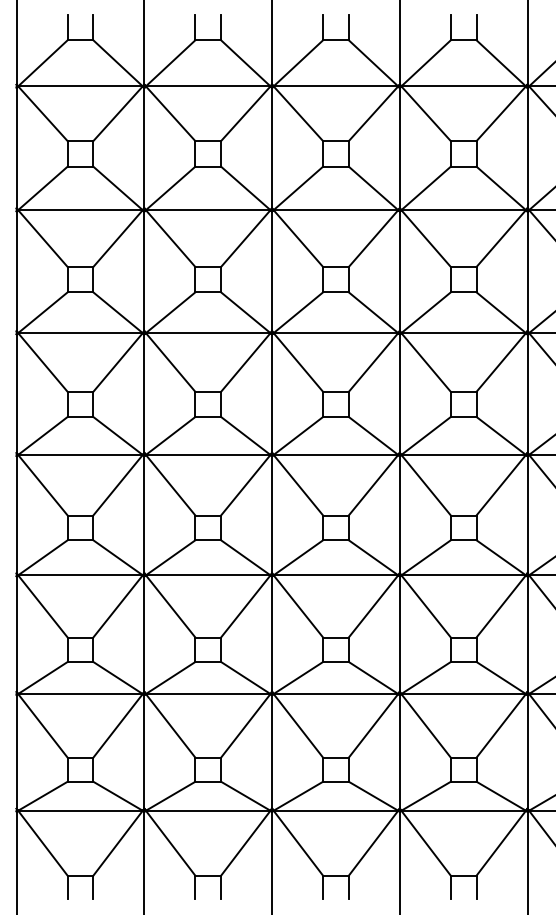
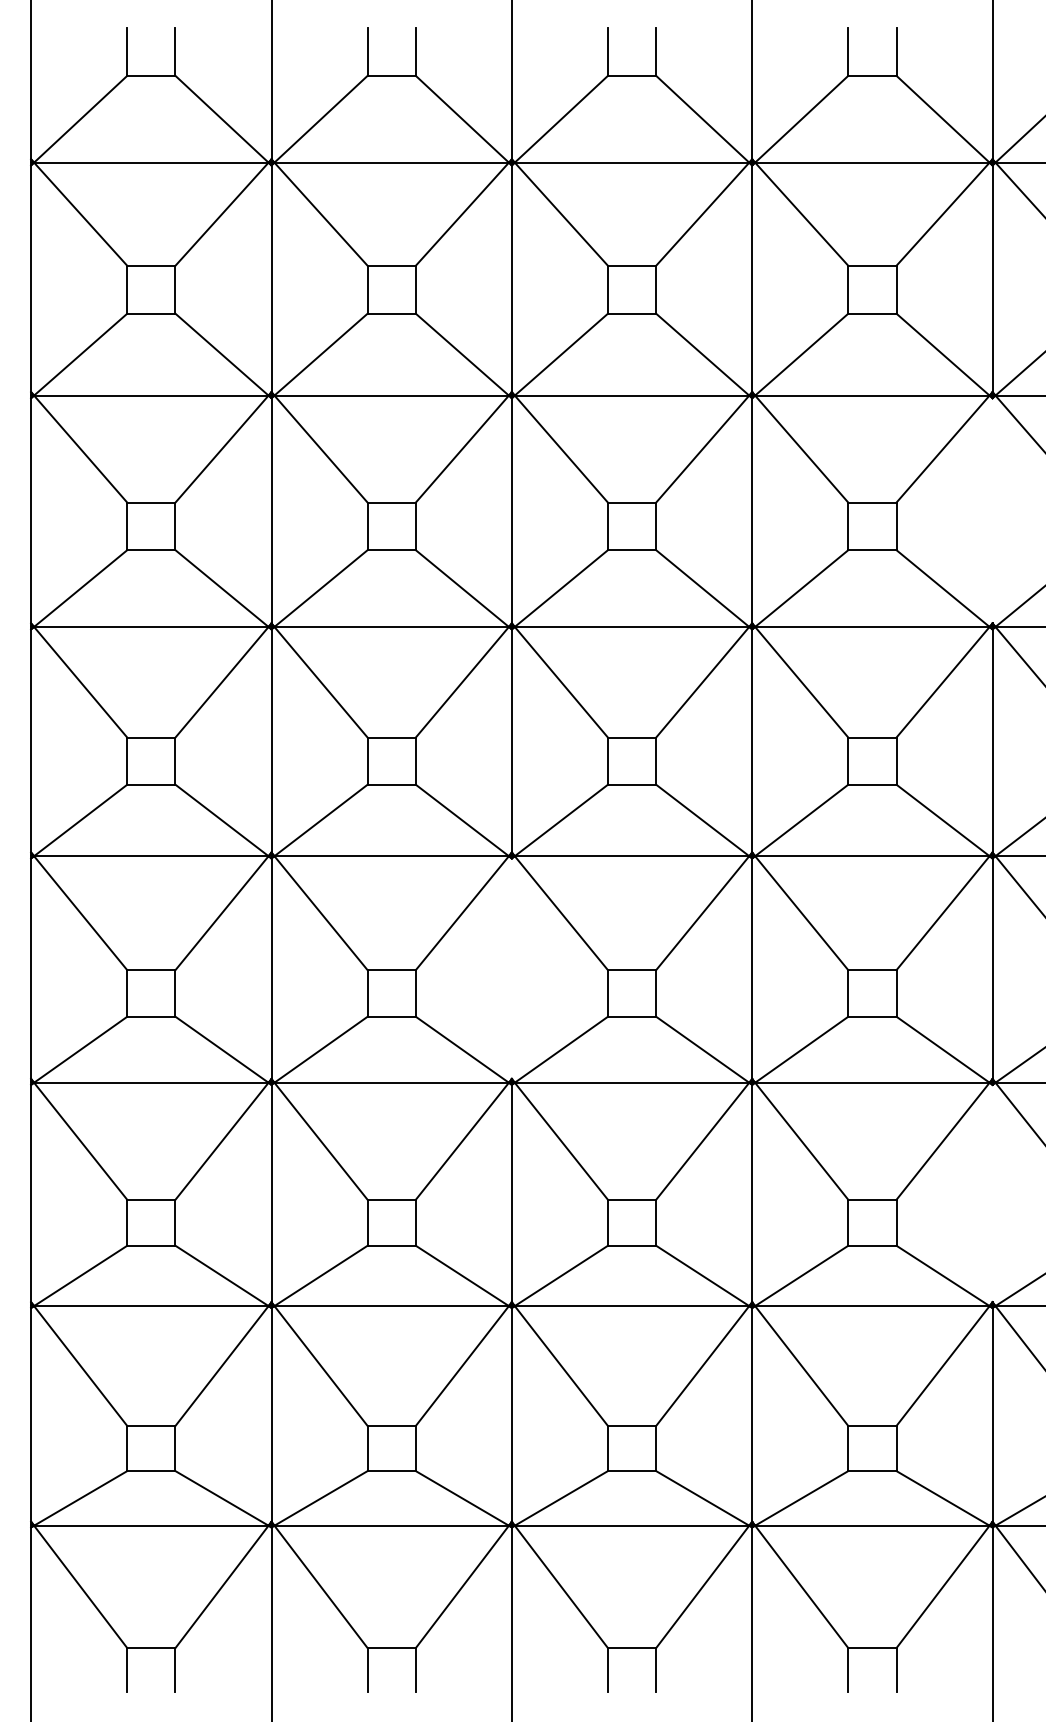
line: (527, 271) -> (992, 511), removed
line: (272, 514) -> (512, 968), removed
line: (527, 633) -> (992, 1192), removed

